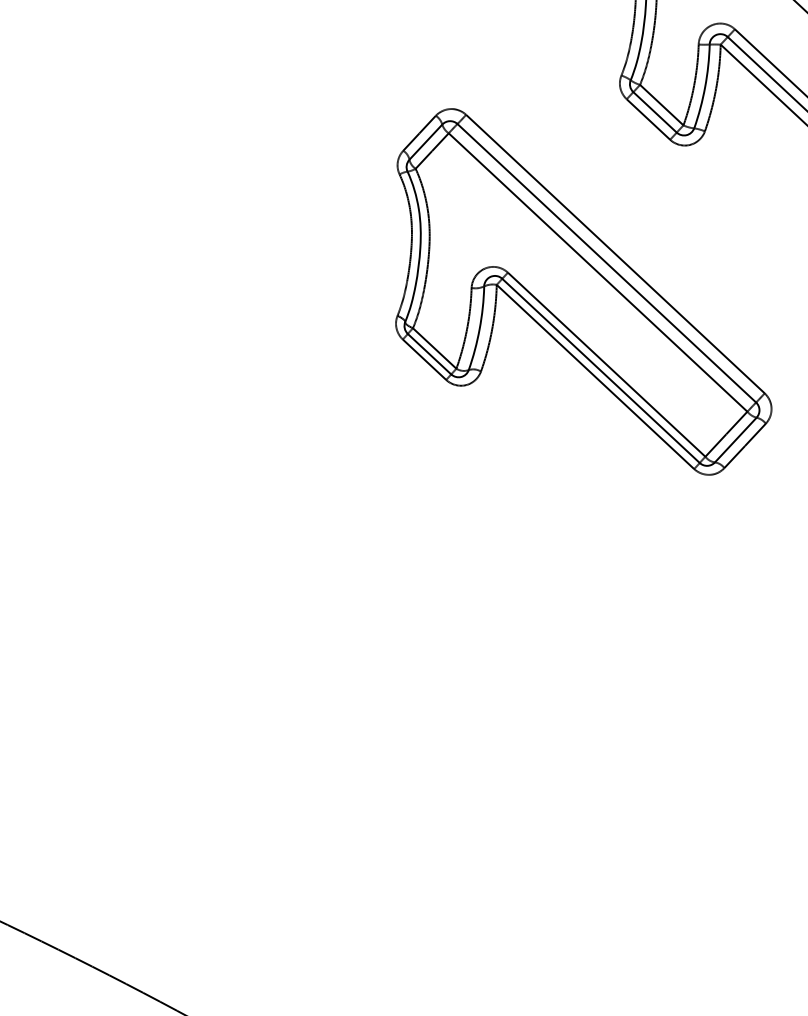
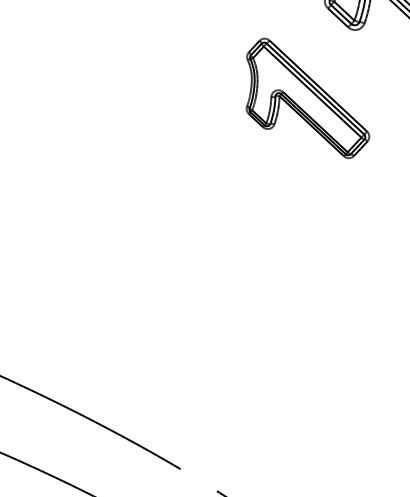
part: (582, 292) -> (307, 98), size x0.7

